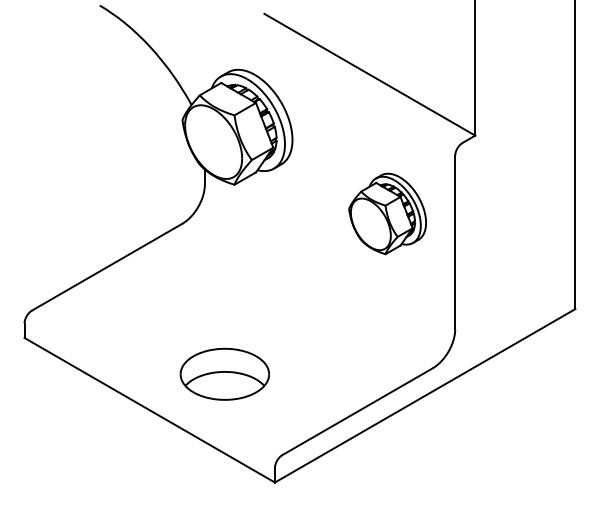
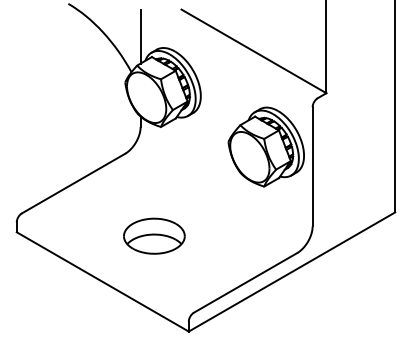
line: (204, 53) -> (140, 36), added
part: (386, 213) -> (265, 146), size x1.43
part: (225, 373) -> (154, 235), moved

